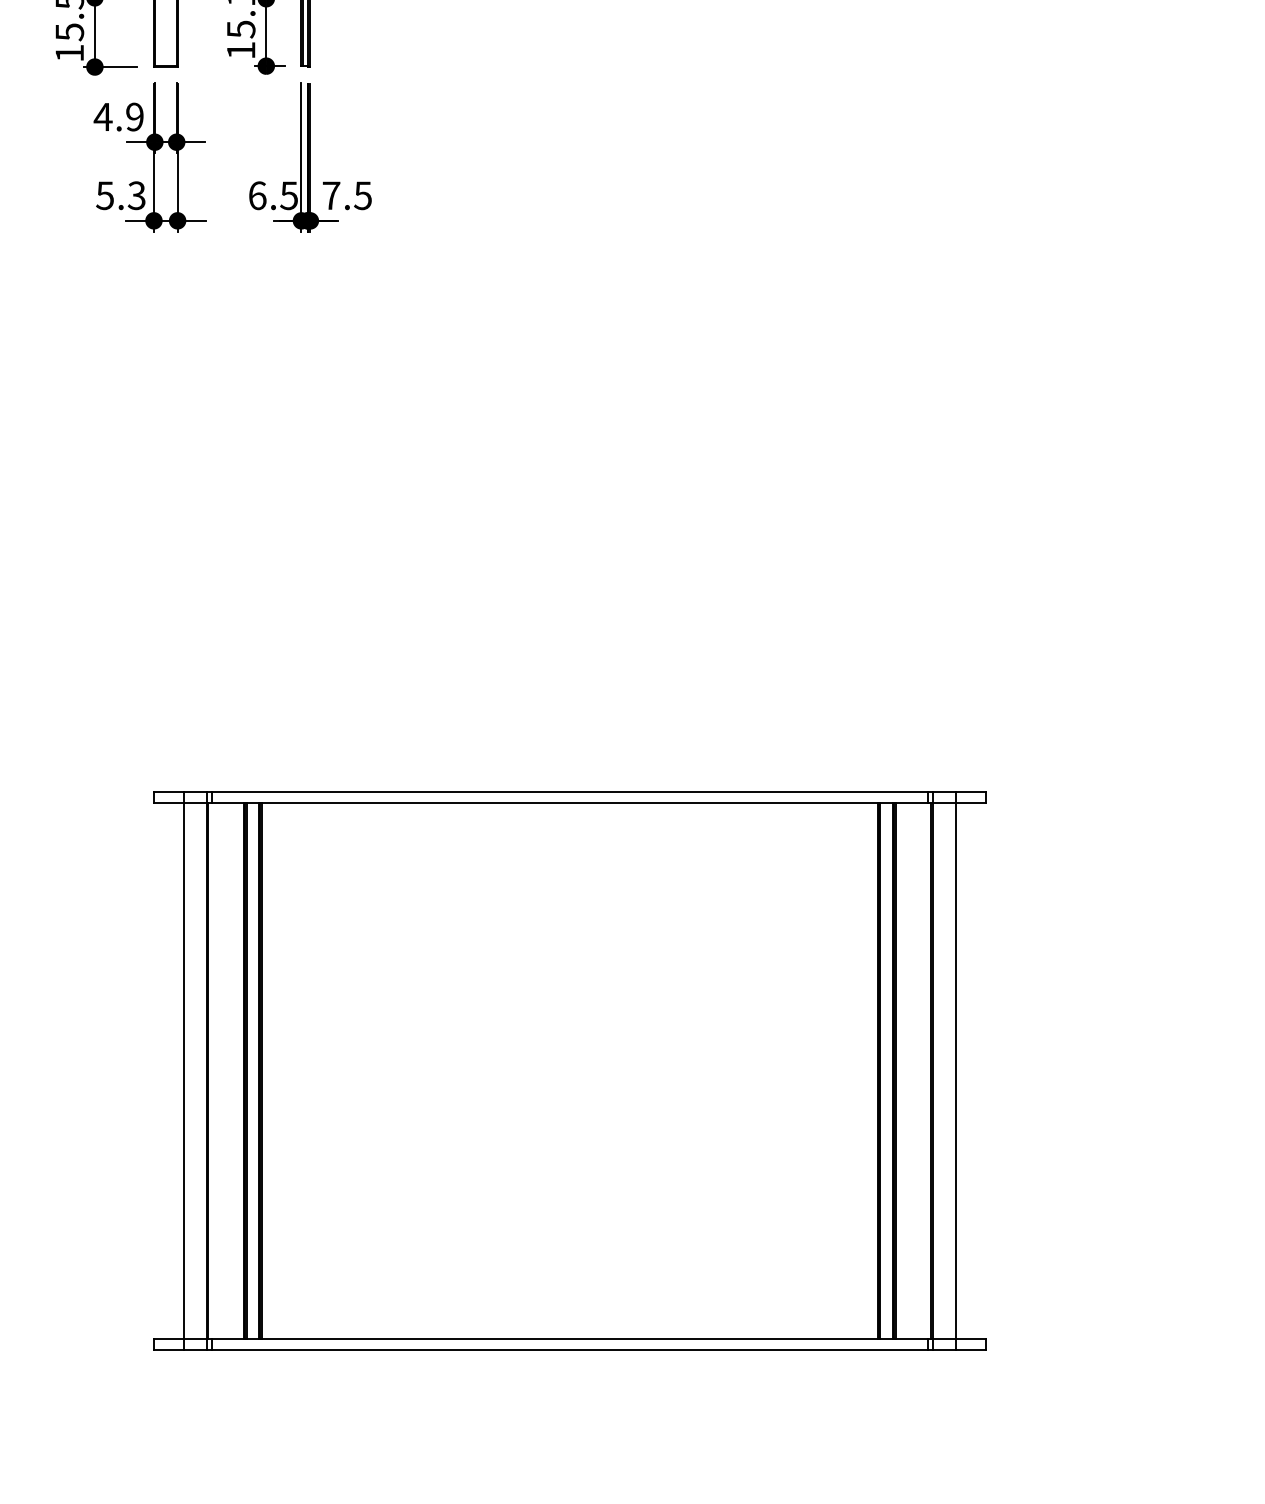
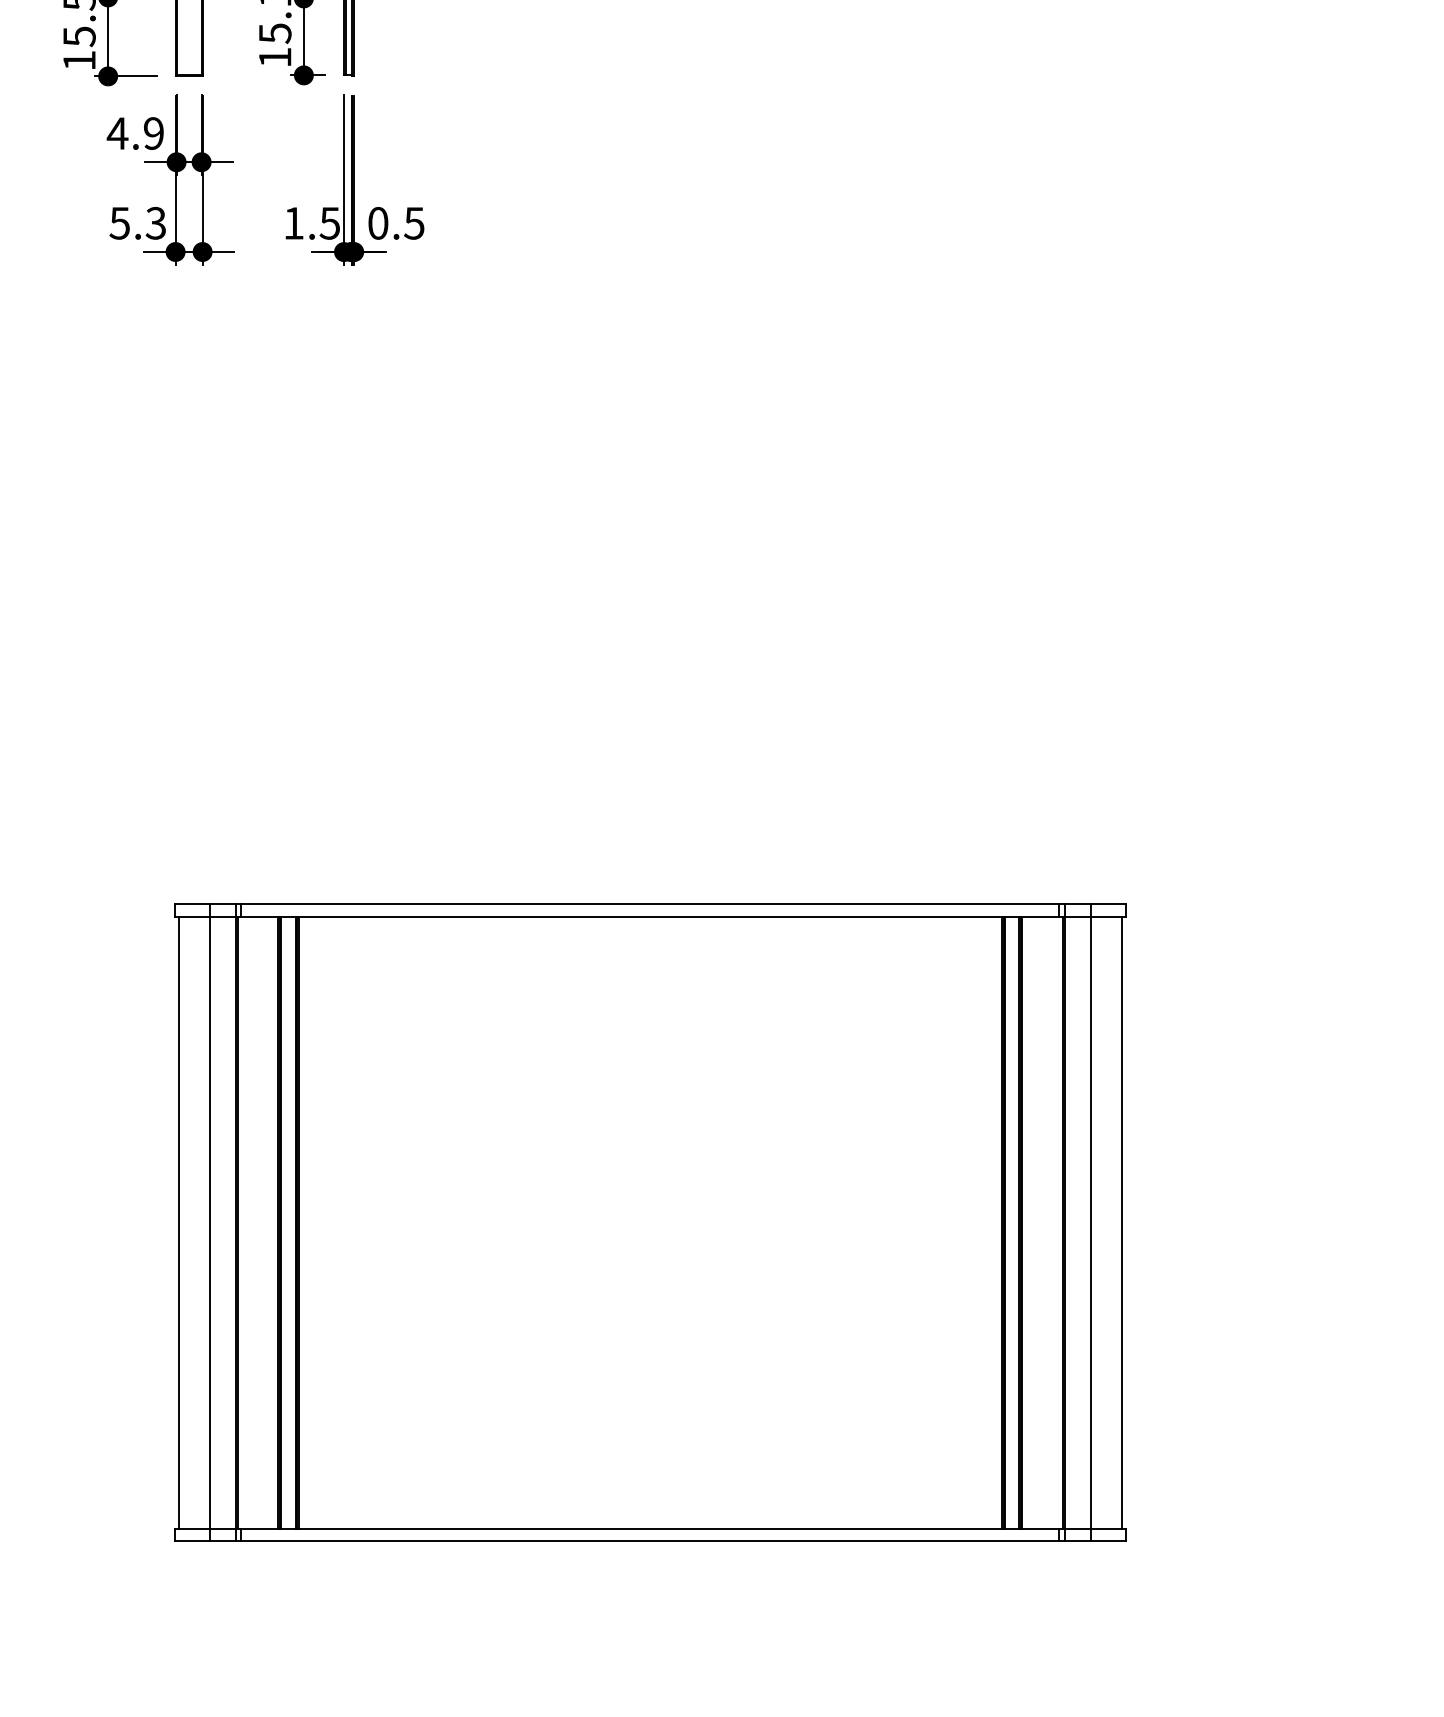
text: (257, 195) -> (293, 223), 6.5 -> 1.5
text: (331, 195) -> (378, 223), 7.5 -> 0.5
line: (156, 1070) -> (178, 1222), added
line: (982, 1070) -> (1121, 1222), added

